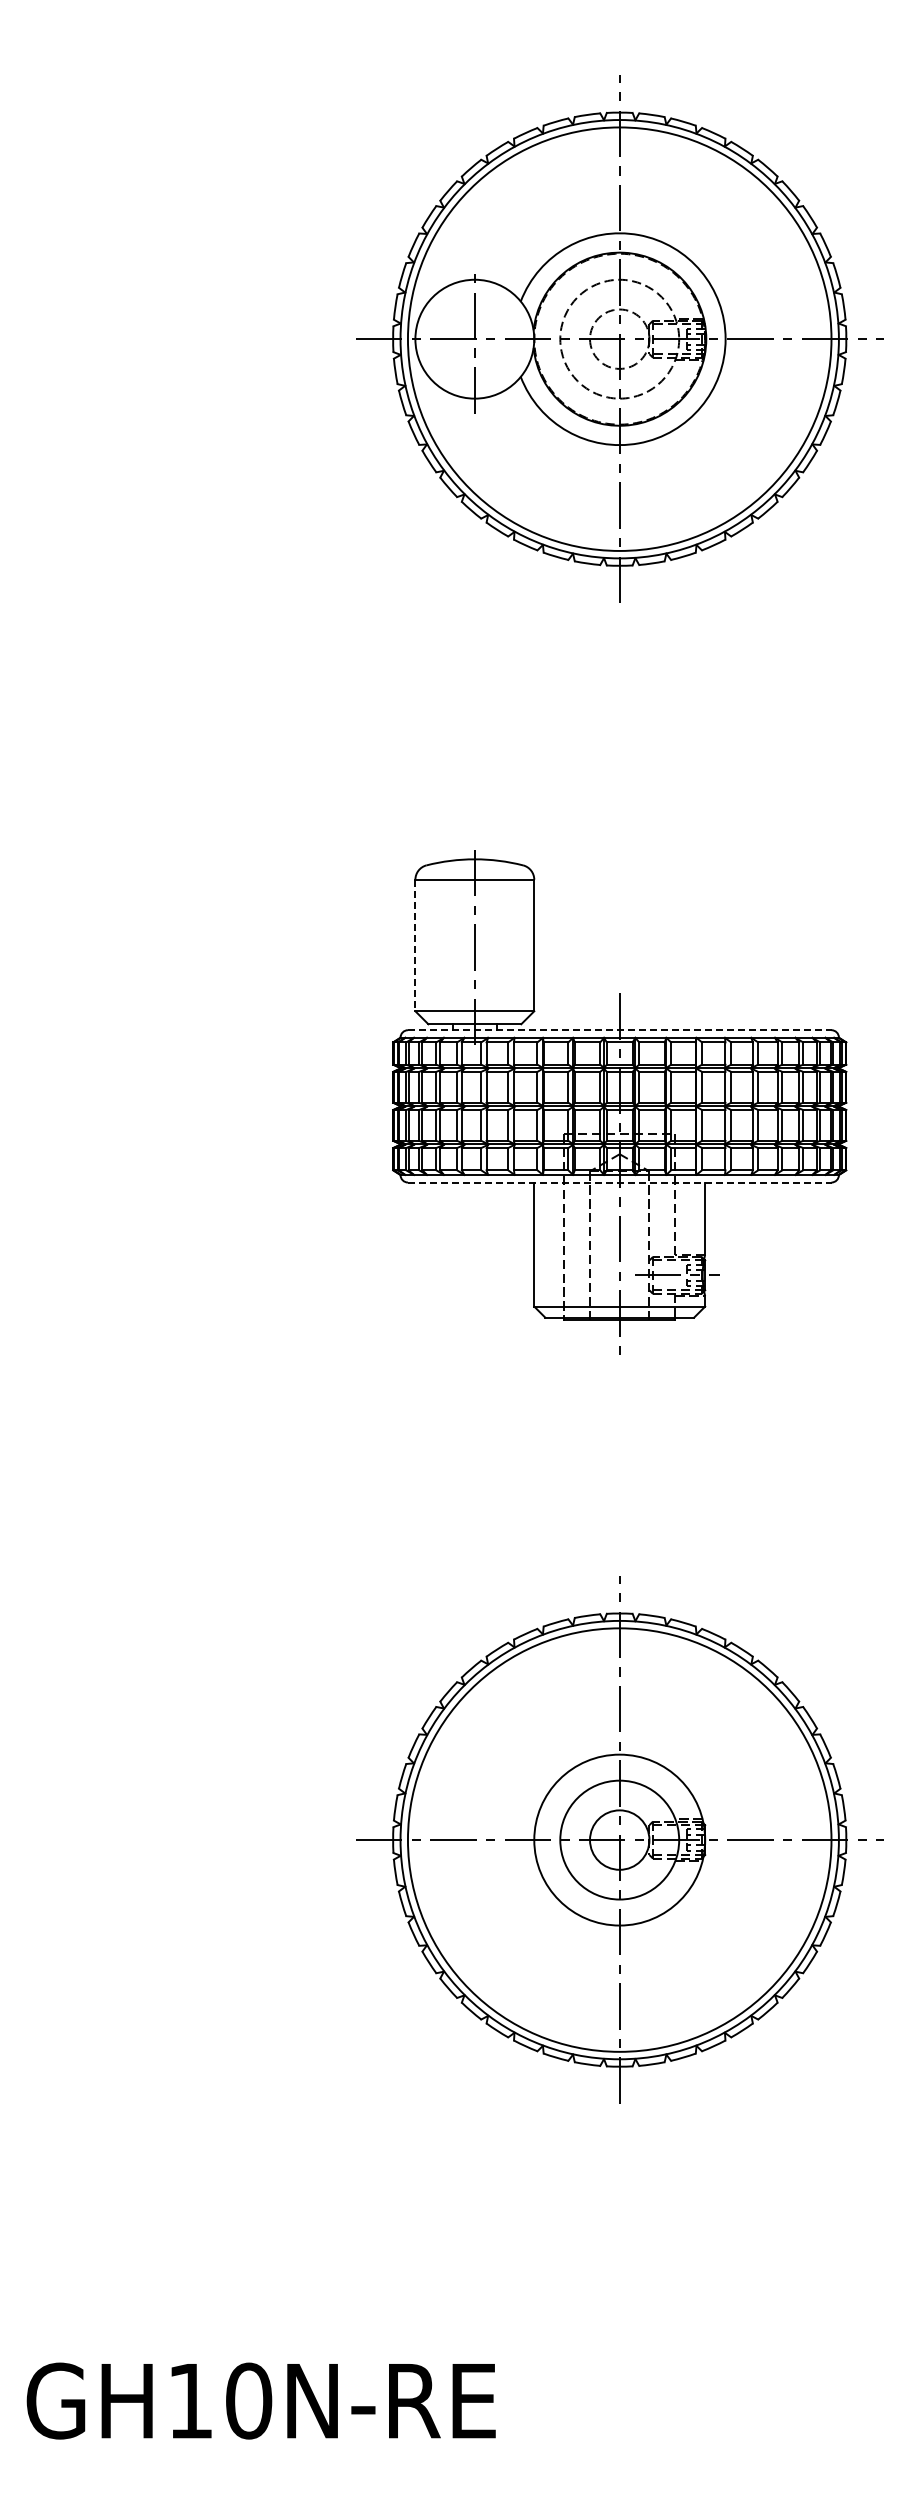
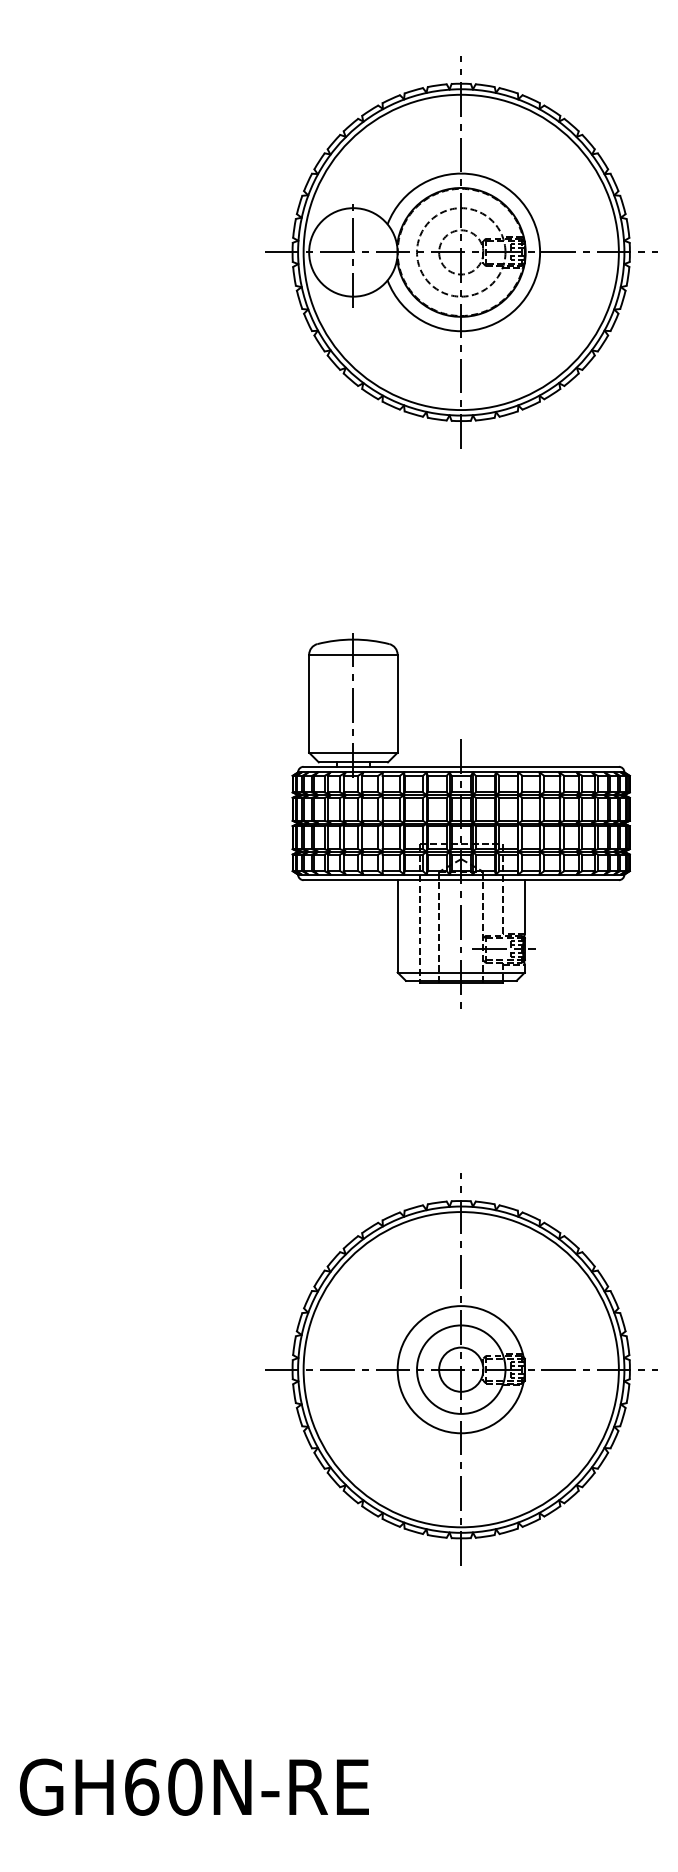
line: (415, 945) -> (309, 703), dashed -> solid
line: (619, 1030) -> (461, 767), dashed -> solid
line: (619, 1182) -> (461, 880), dashed -> solid
text: (191, 2400) -> (142, 1786), GH10N-RE -> GH60N-RE

